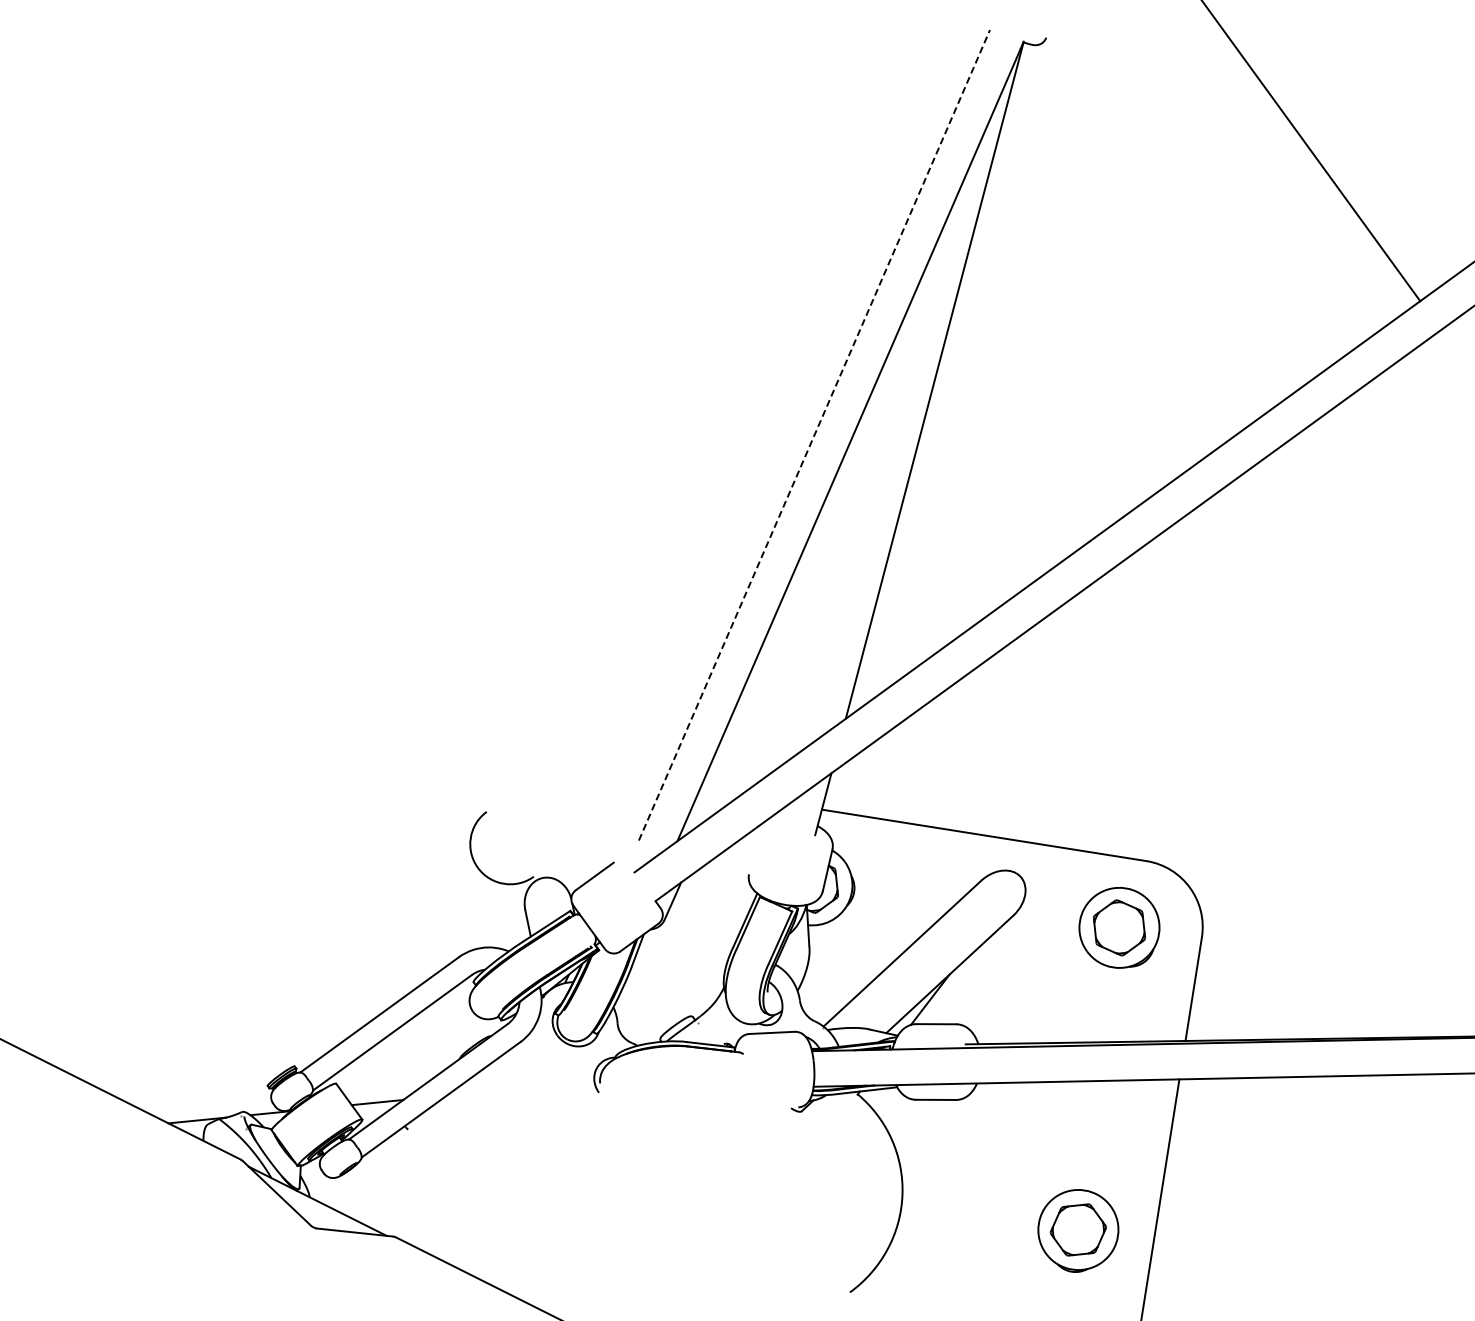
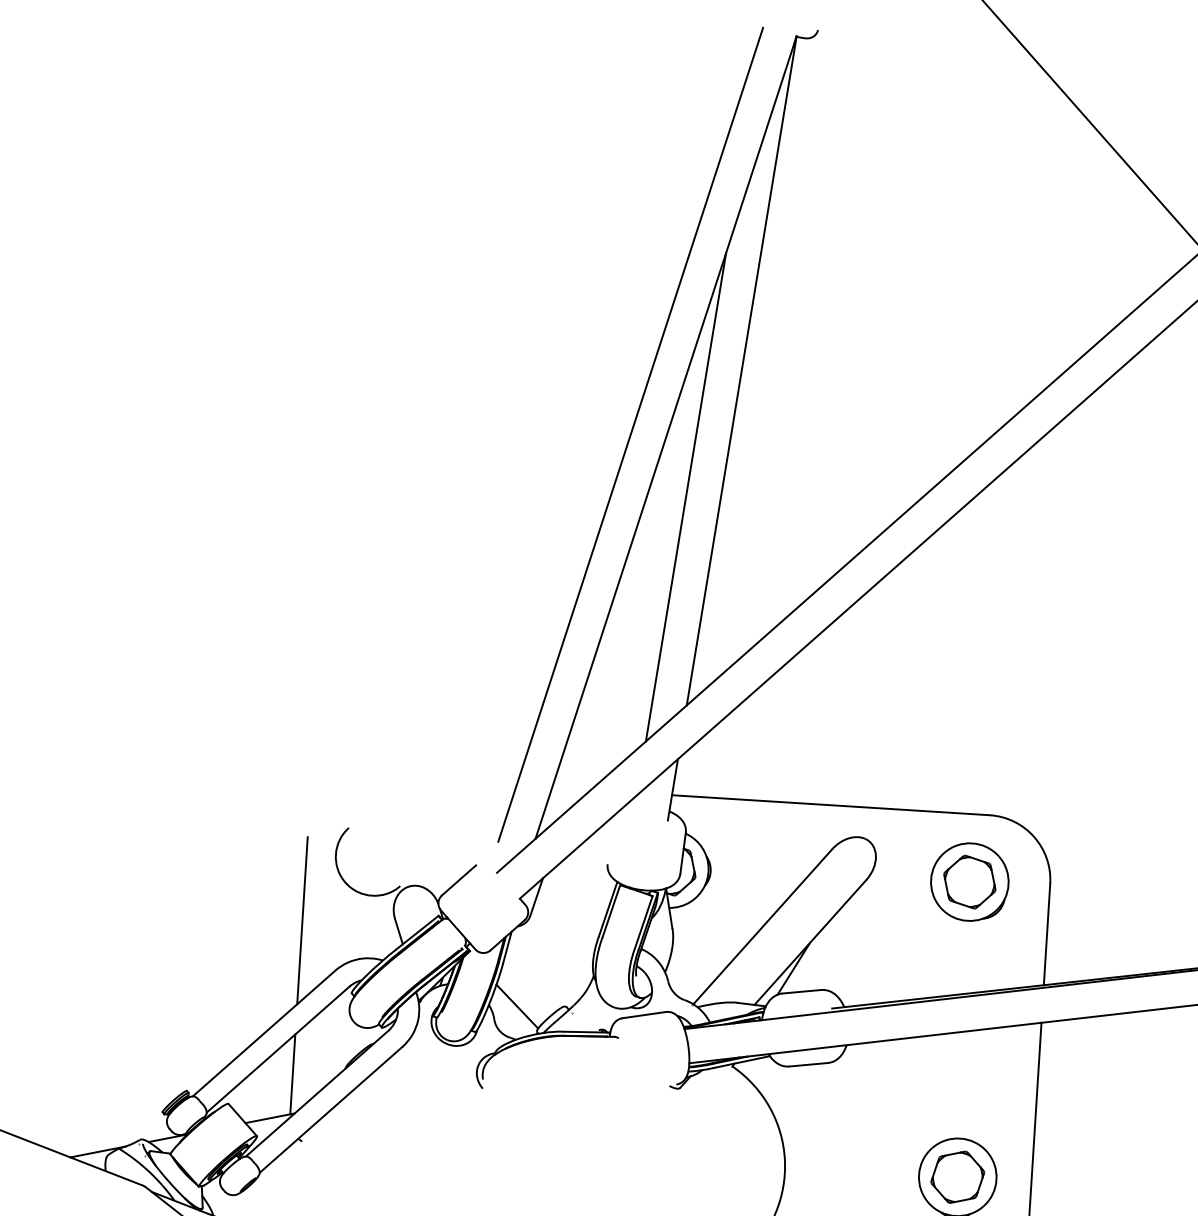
line: (814, 435) -> (630, 434), dashed -> solid
line: (865, 504) -> (686, 496), added
line: (429, 902) -> (301, 920), added
line: (642, 1011) -> (517, 1006), added
line: (404, 1059) -> (292, 1074), added

